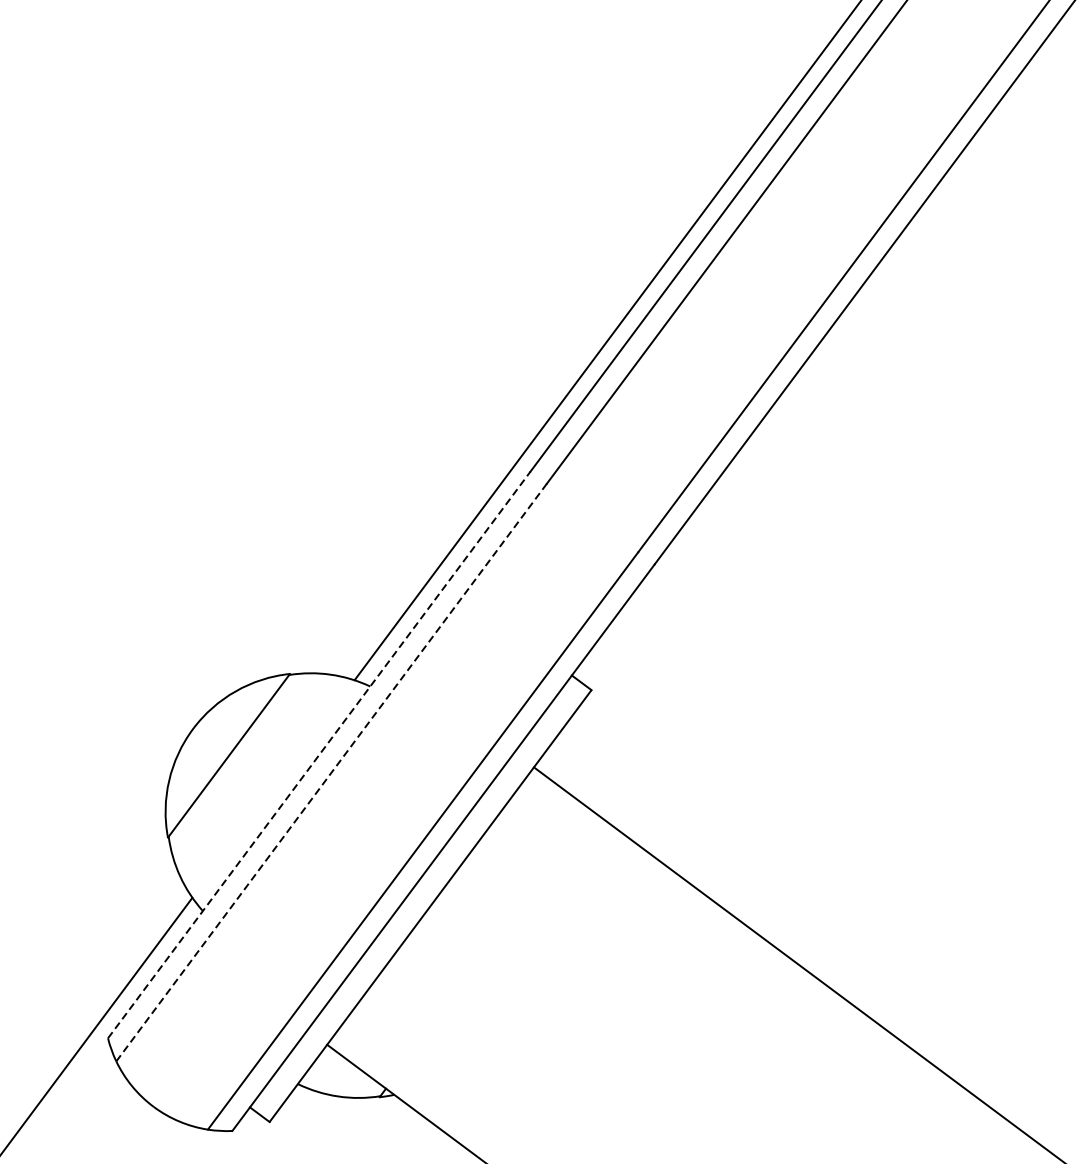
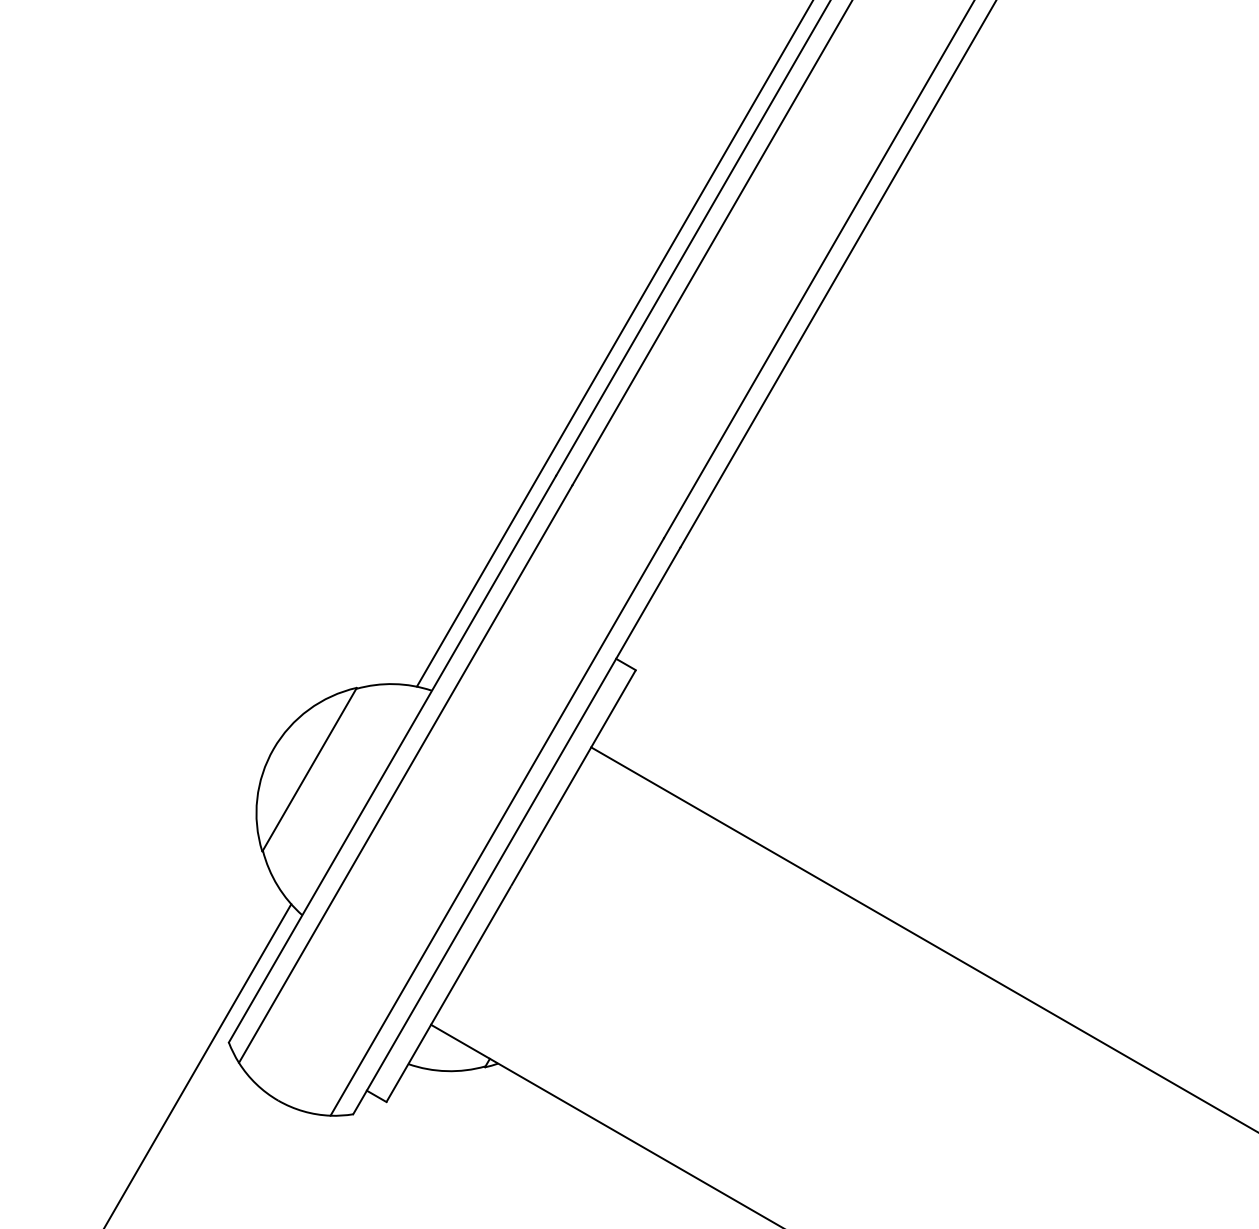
line: (319, 754) -> (392, 758), dashed -> solid
line: (331, 771) -> (405, 773), dashed -> solid

